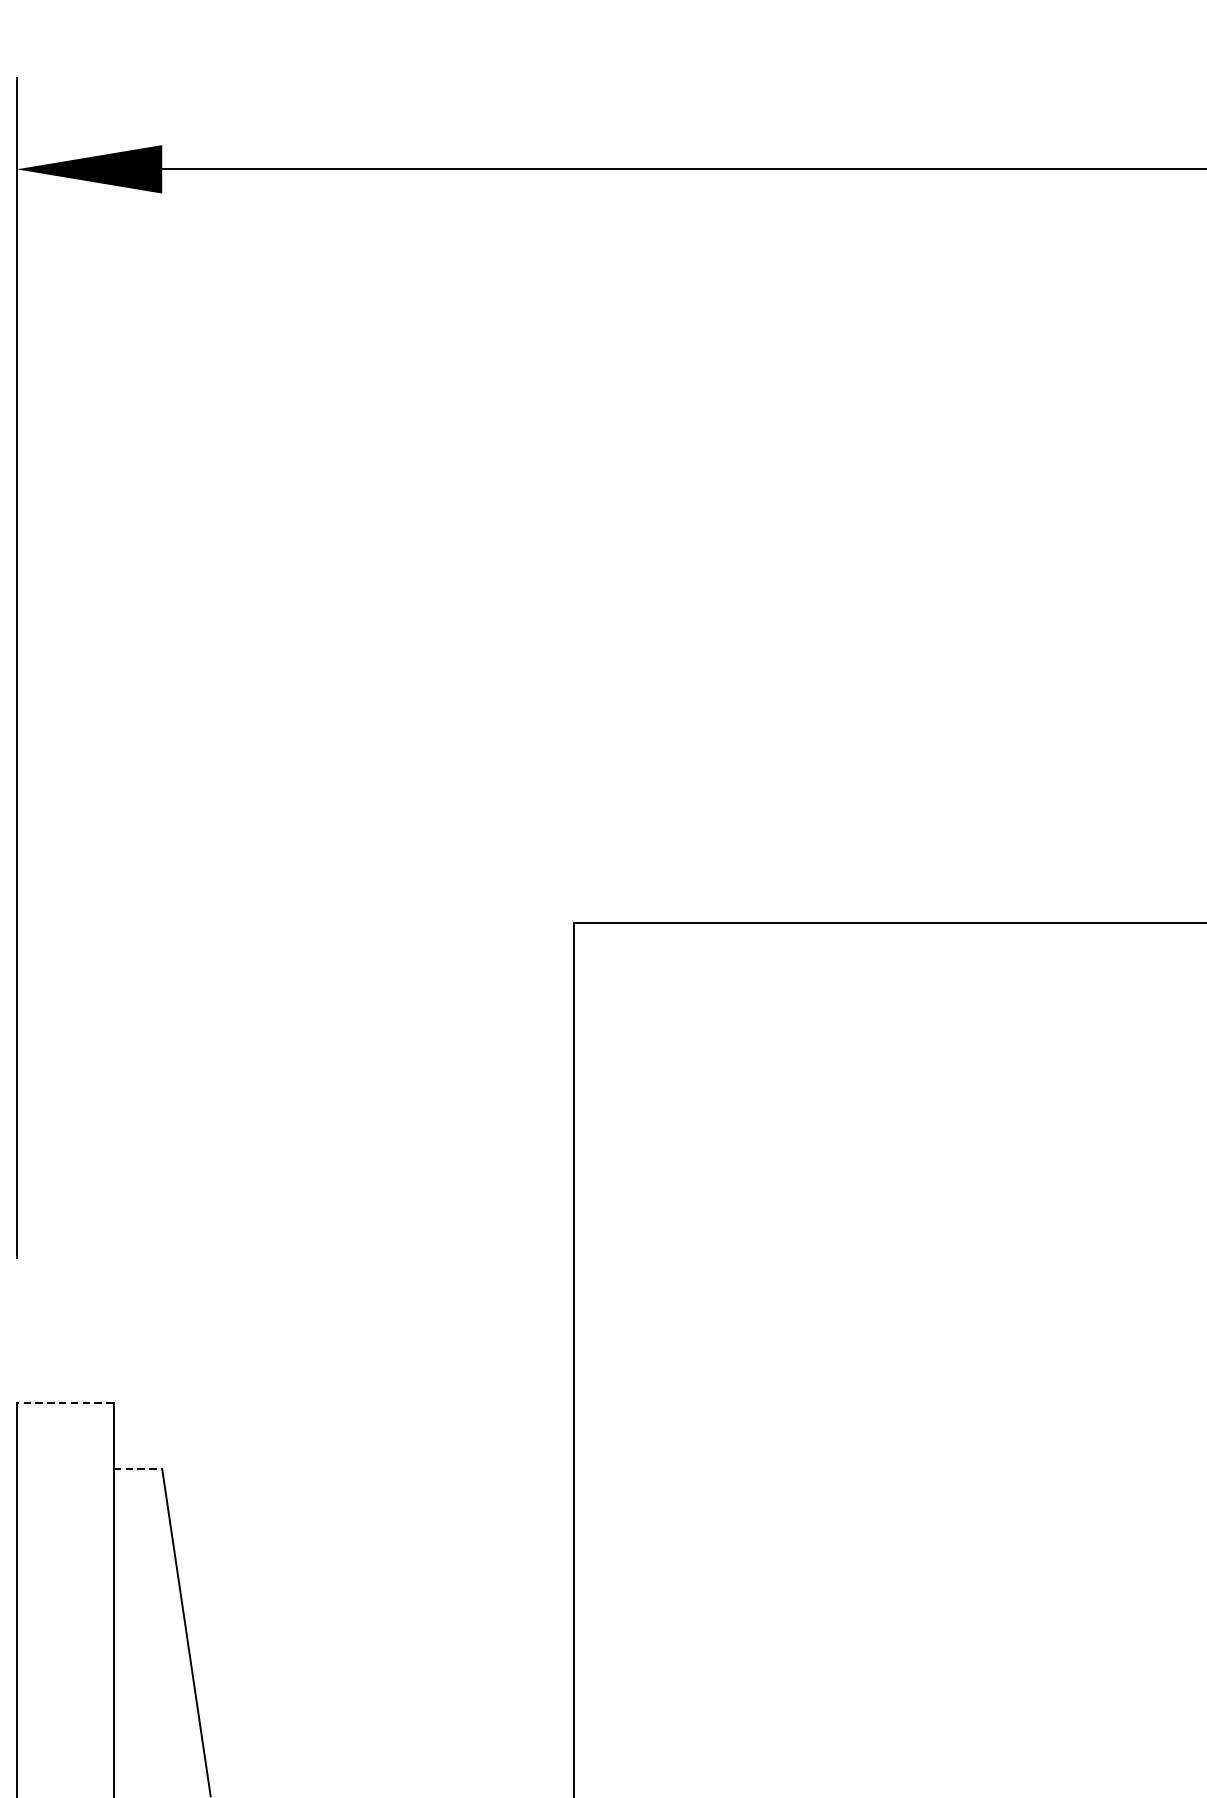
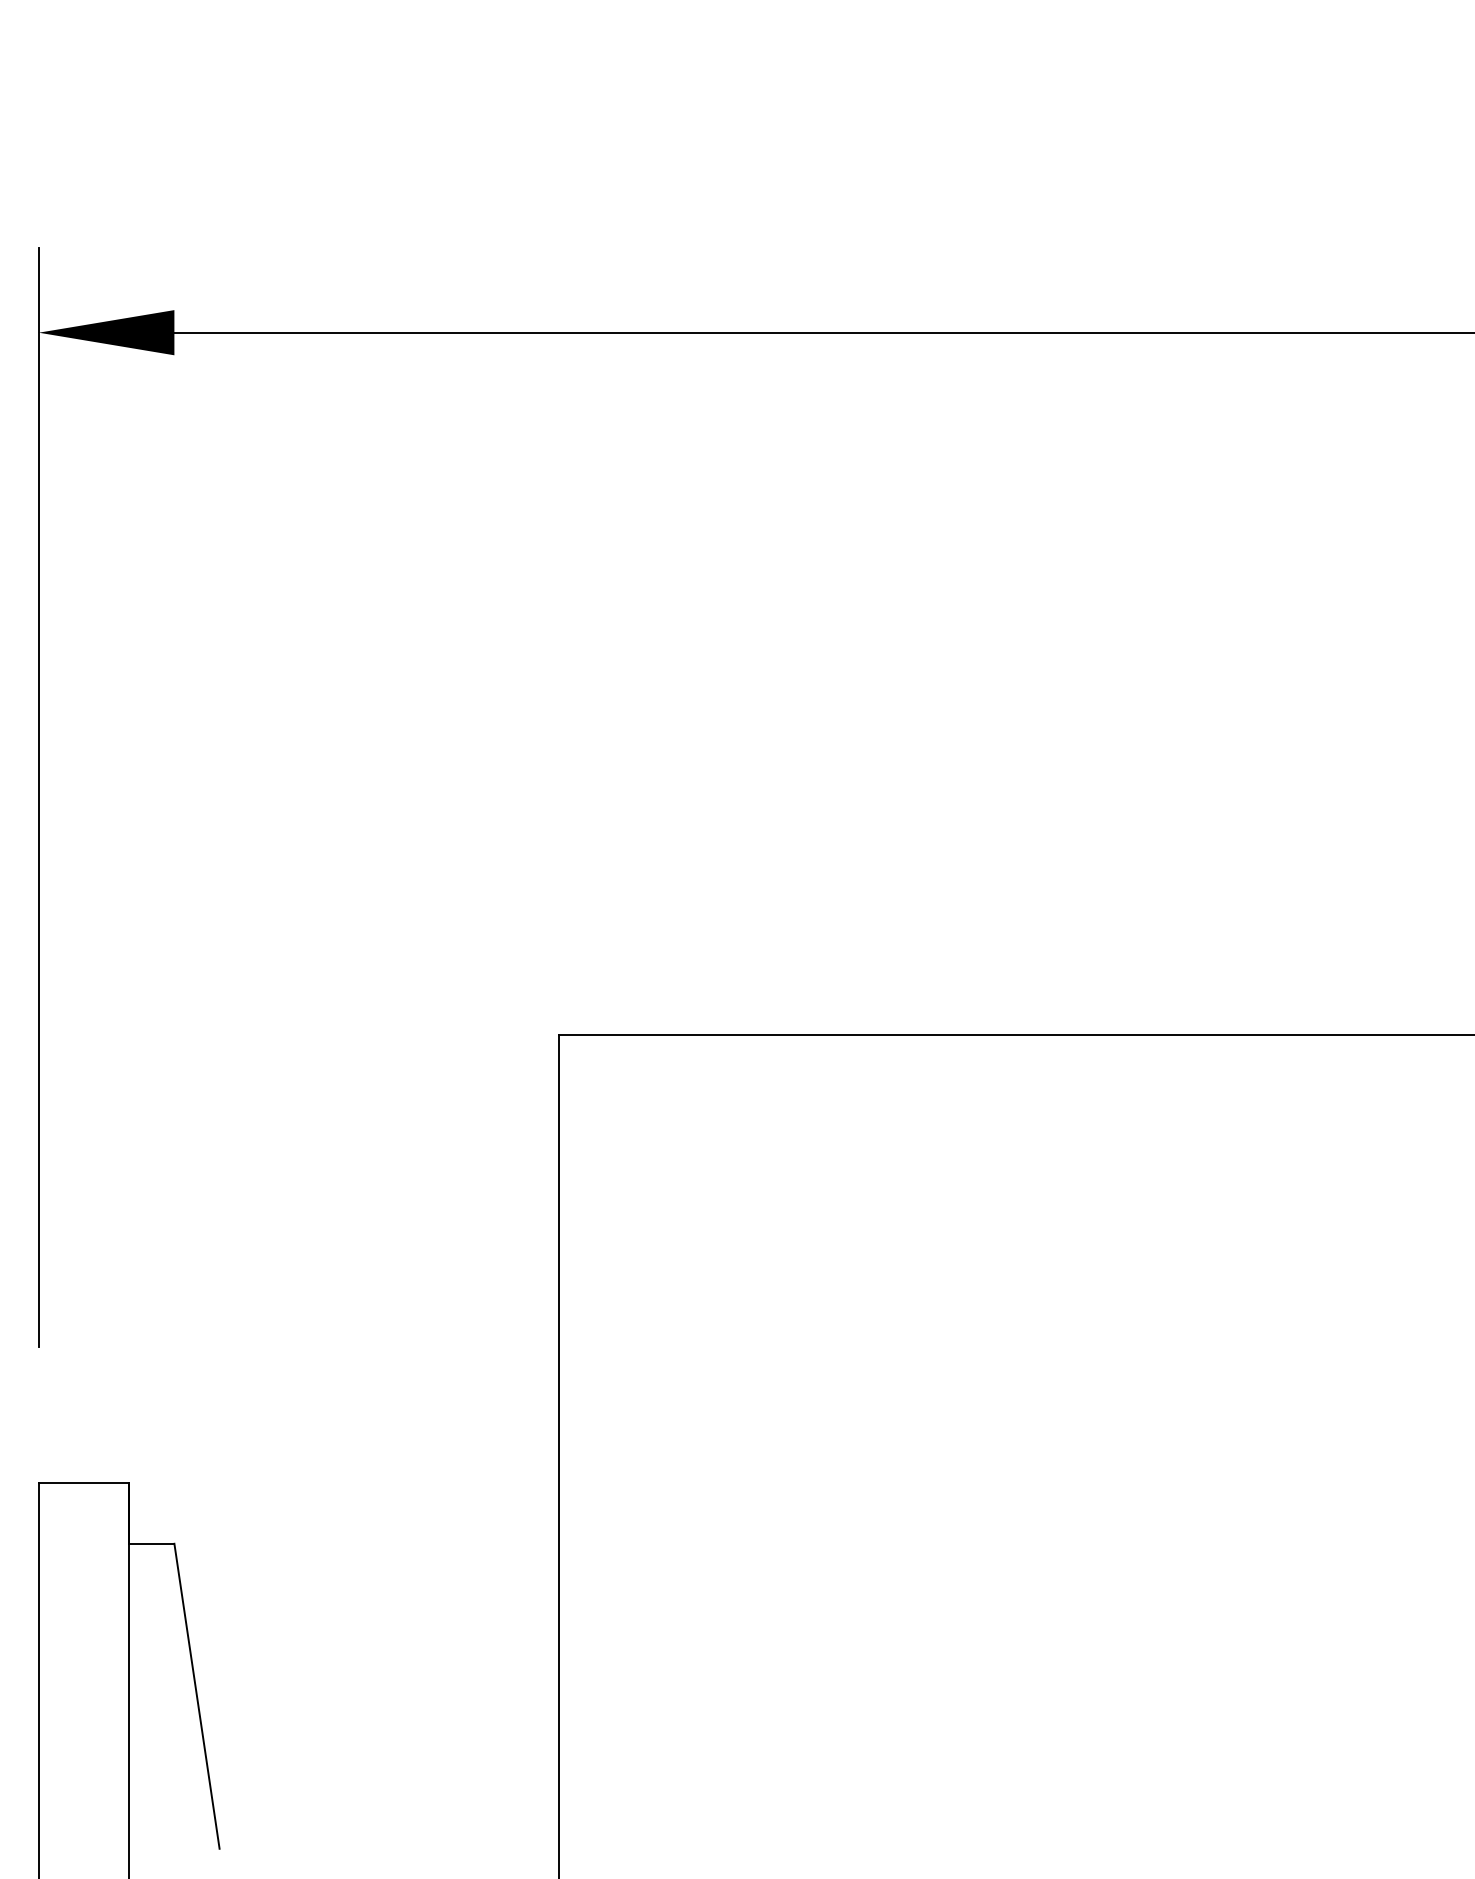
line: (64, 1403) -> (83, 1482), dashed -> solid
line: (137, 1468) -> (151, 1543), dashed -> solid

